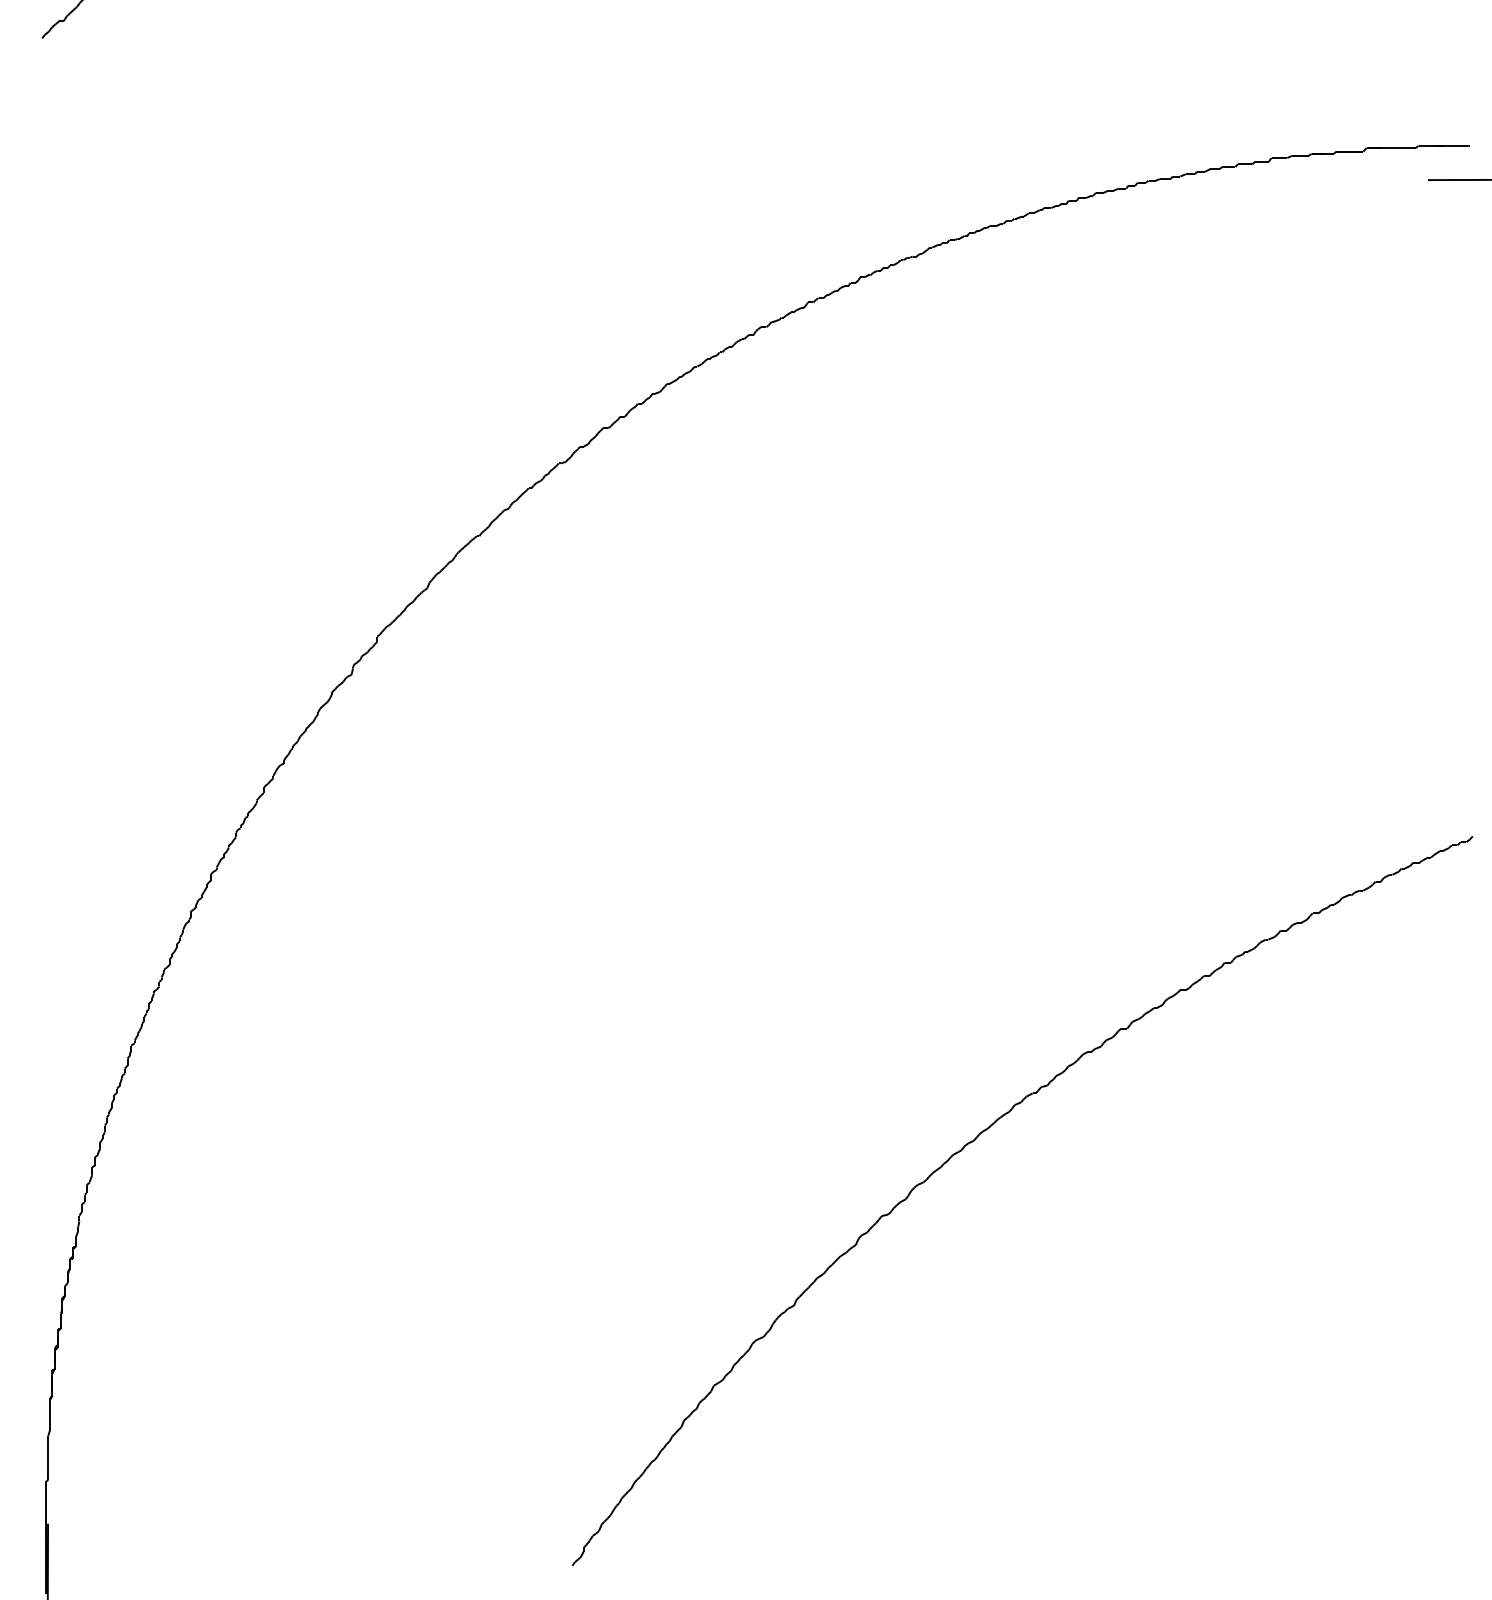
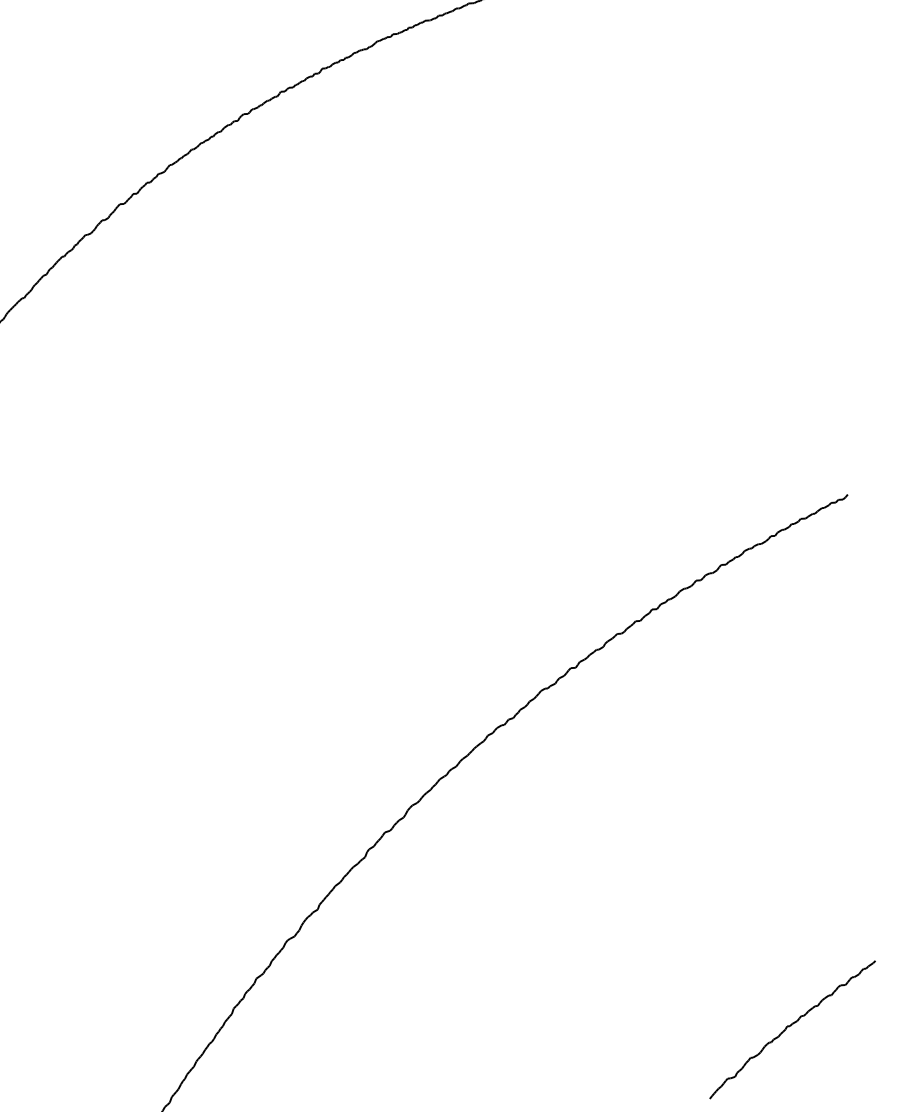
part: (1366, 1487) -> (792, 1029), added

